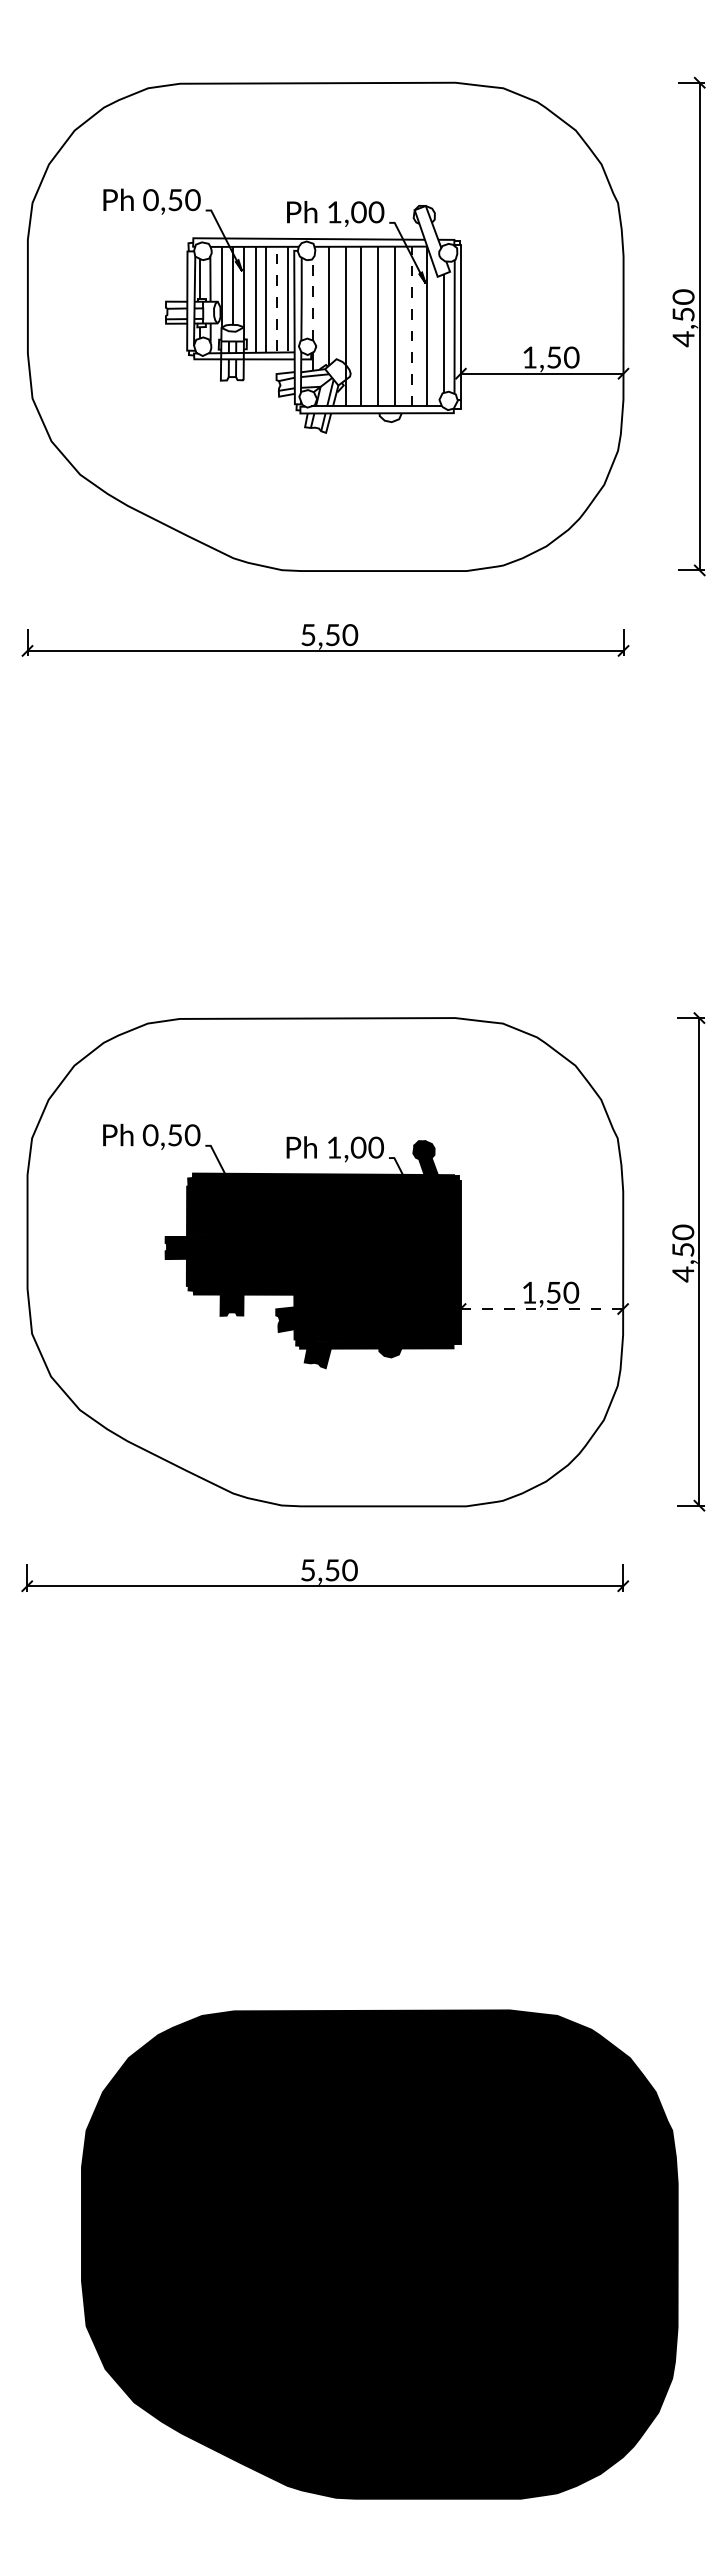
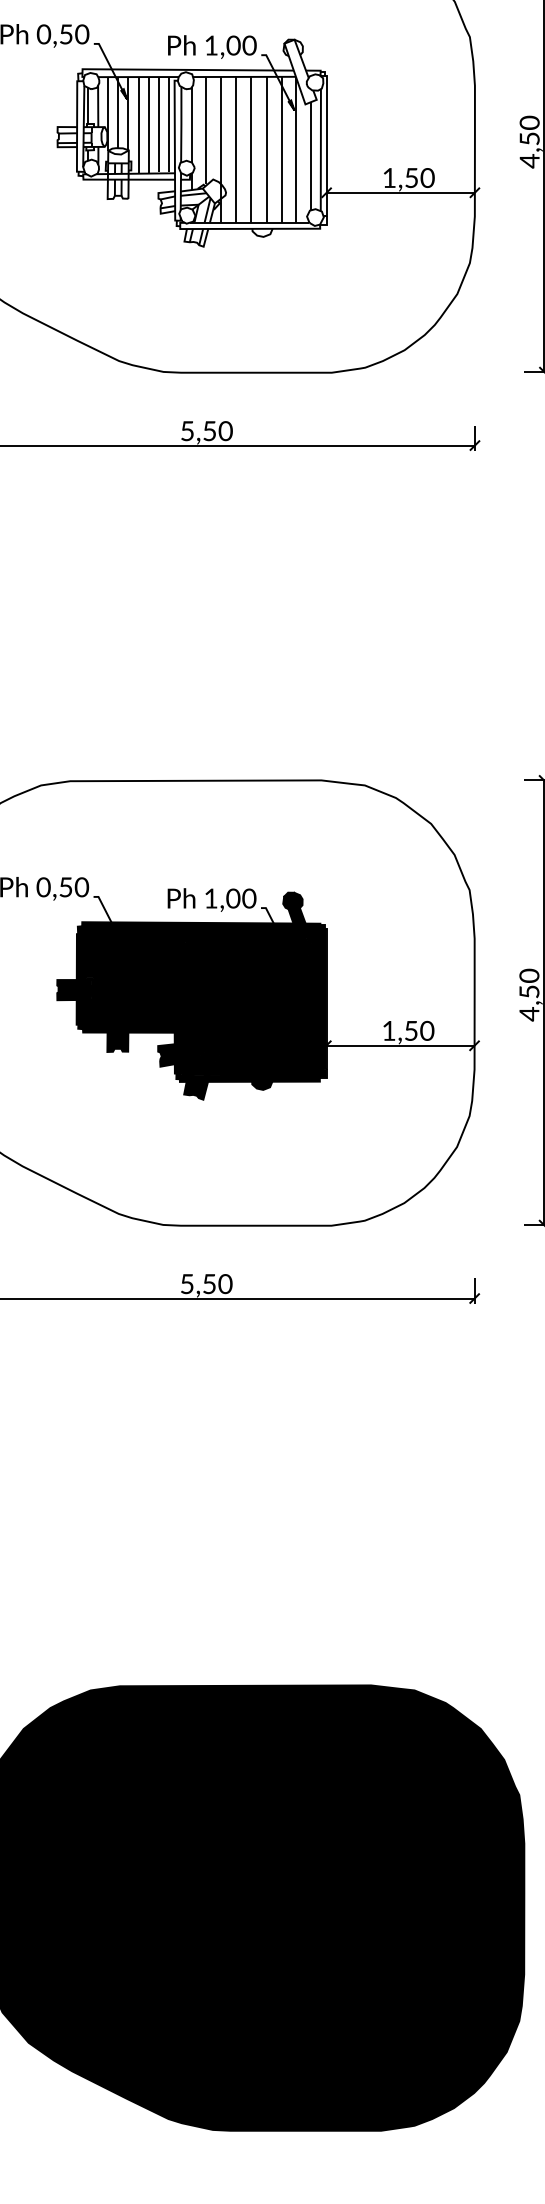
line: (276, 298) -> (158, 124), dashed -> solid
line: (313, 298) -> (192, 124), dashed -> solid
line: (411, 326) -> (281, 149), dashed -> solid
line: (542, 1309) -> (401, 1046), dashed -> solid

